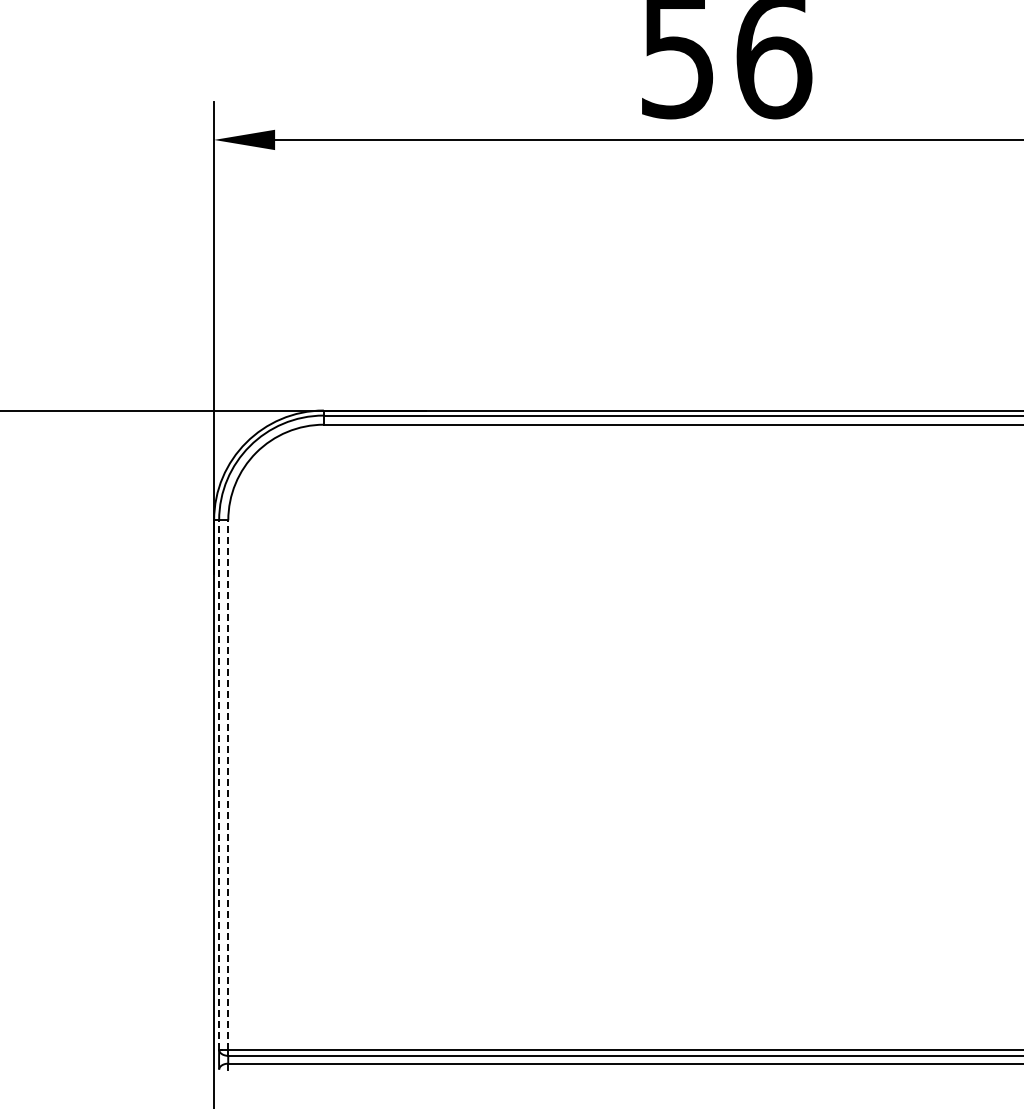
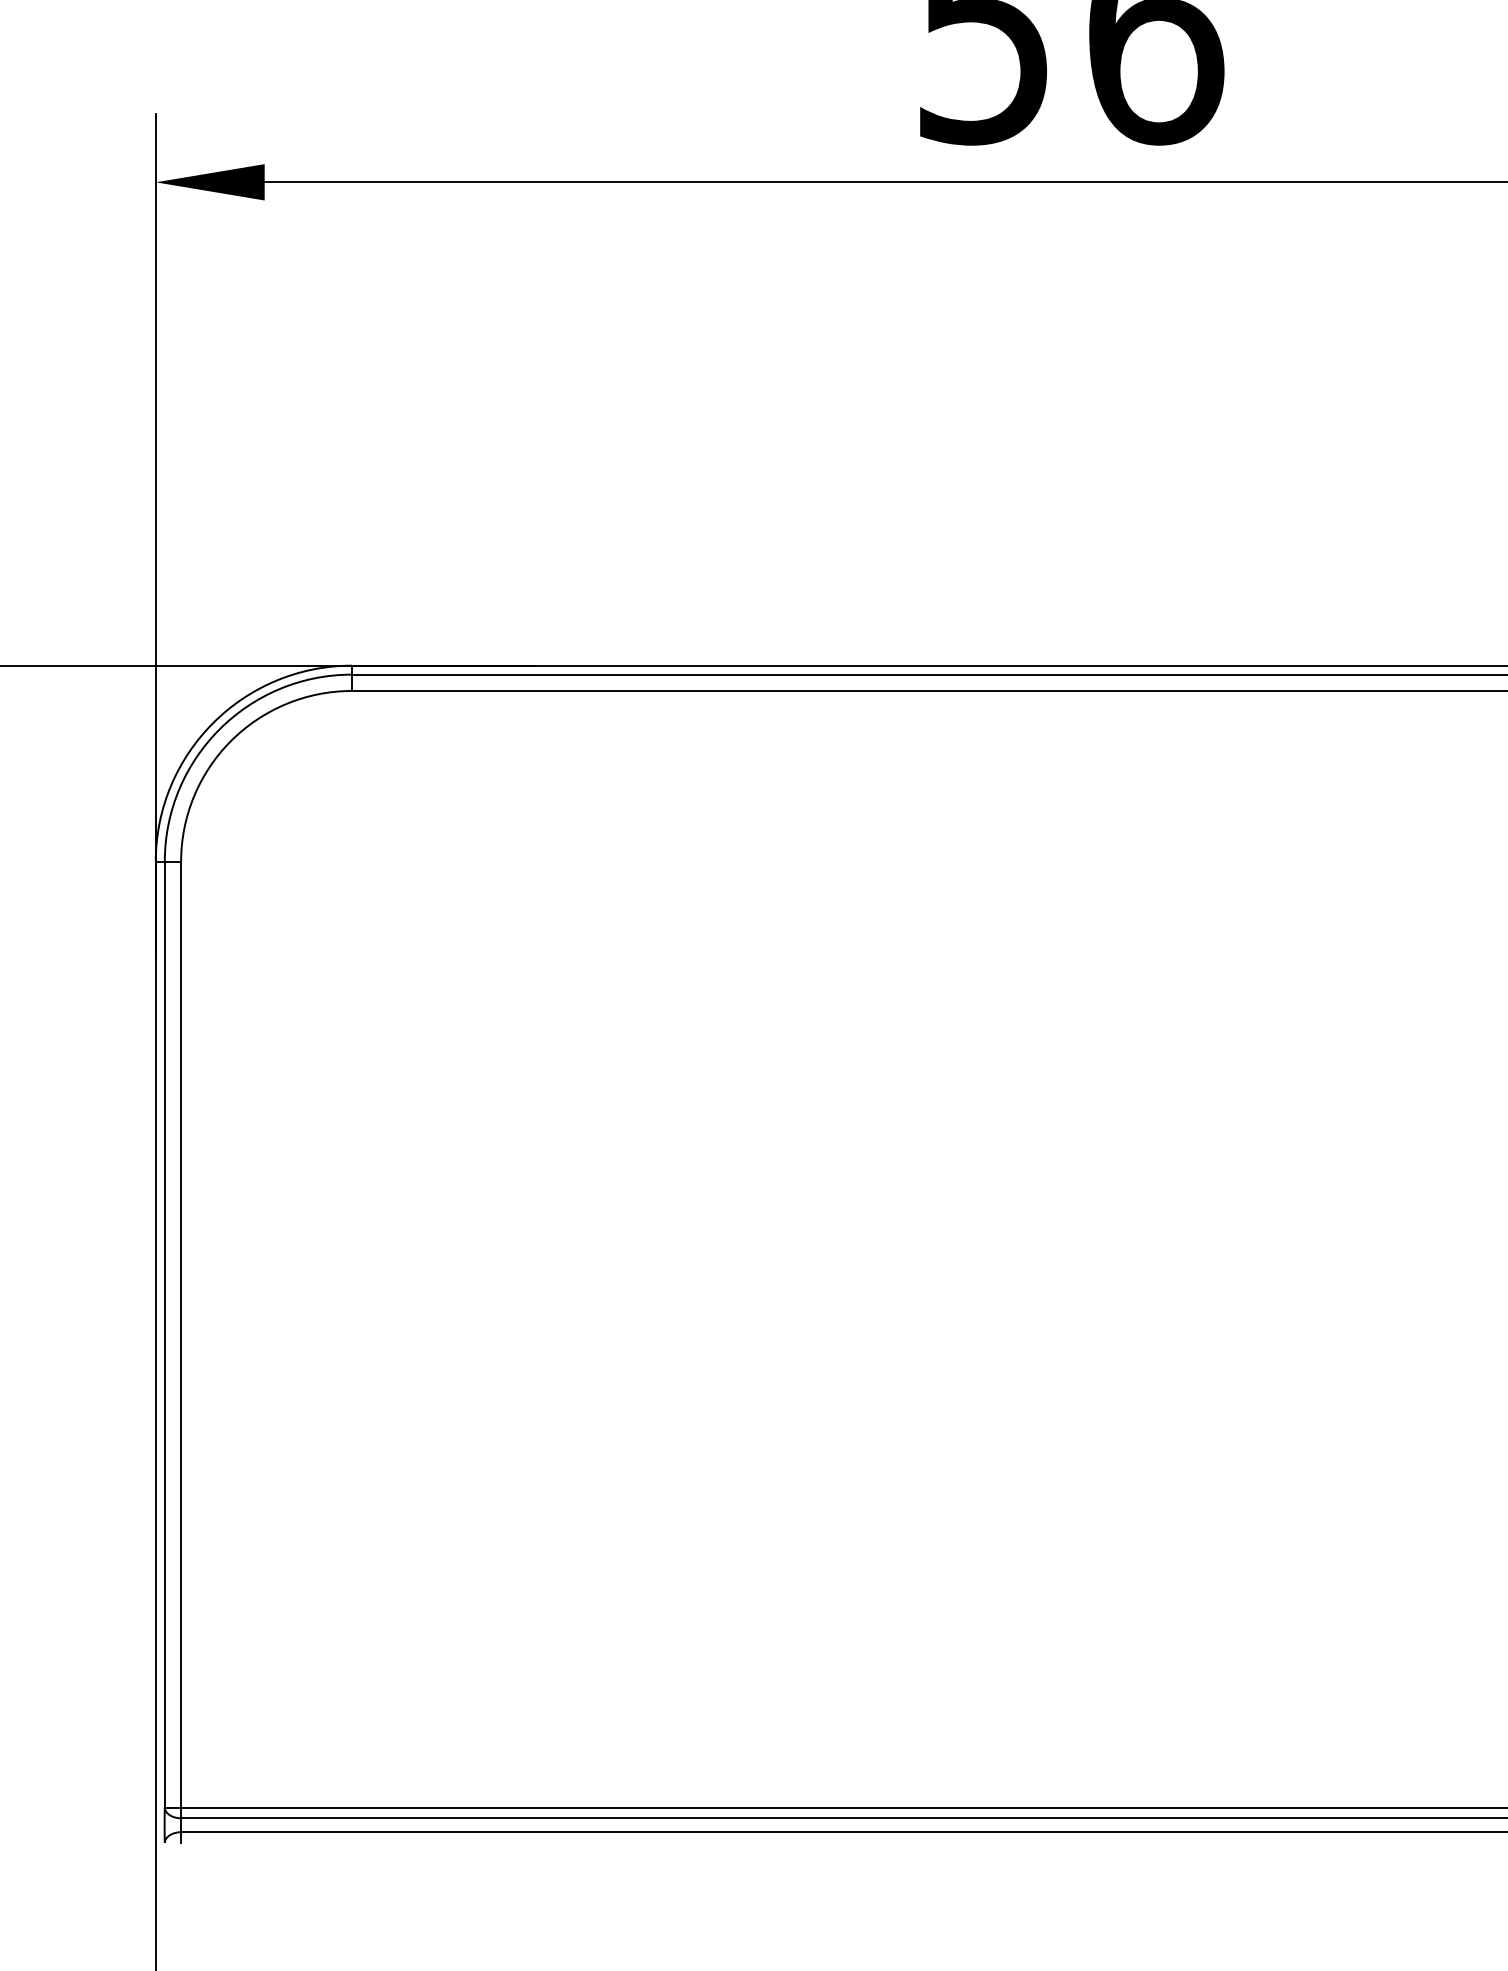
line: (219, 785) -> (165, 1335), dashed -> solid
line: (228, 785) -> (181, 1335), dashed -> solid

